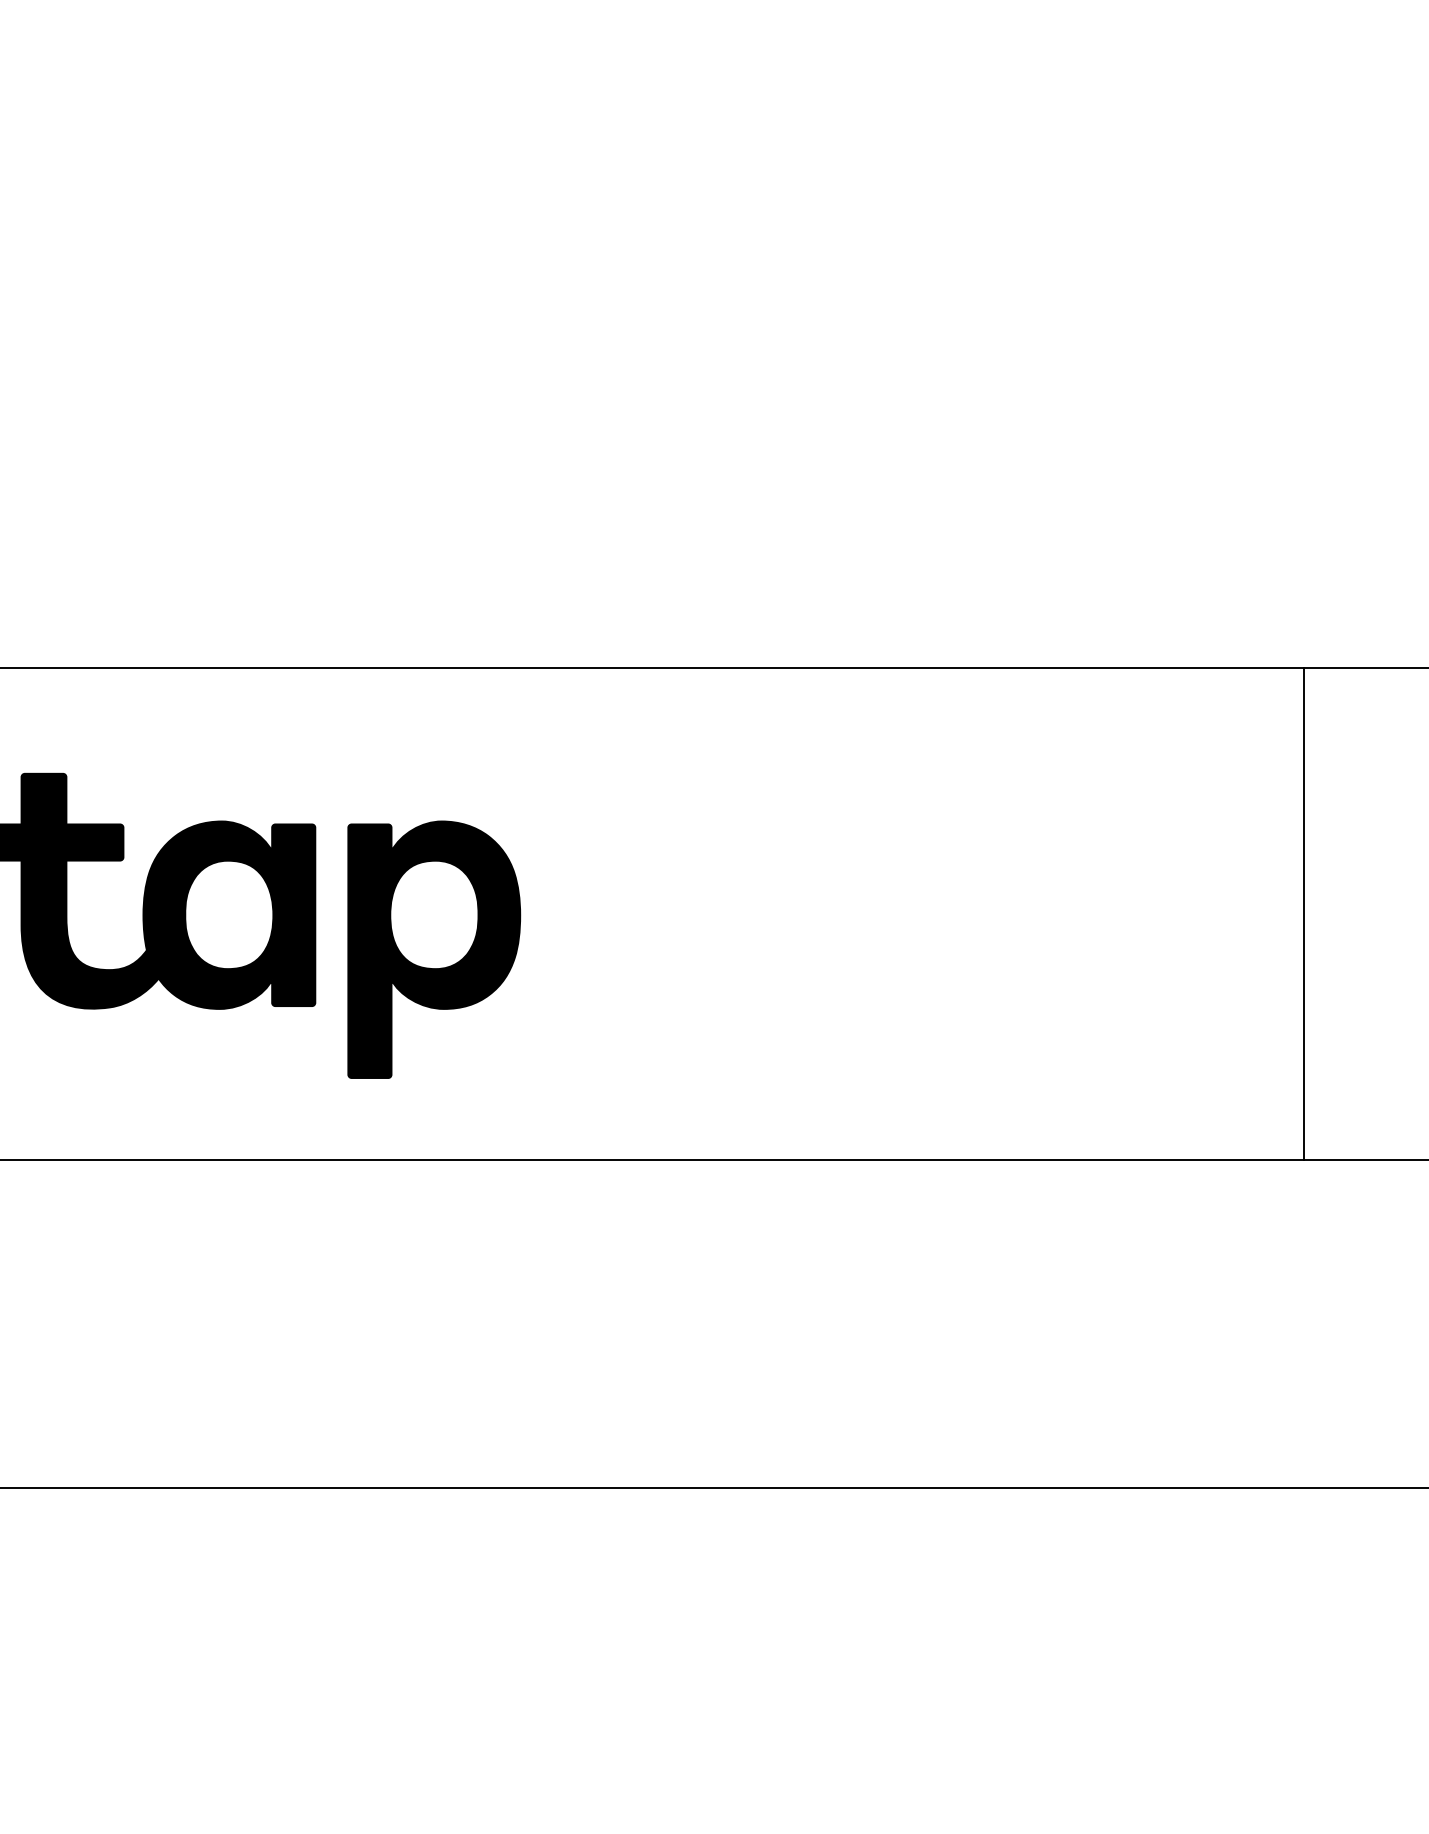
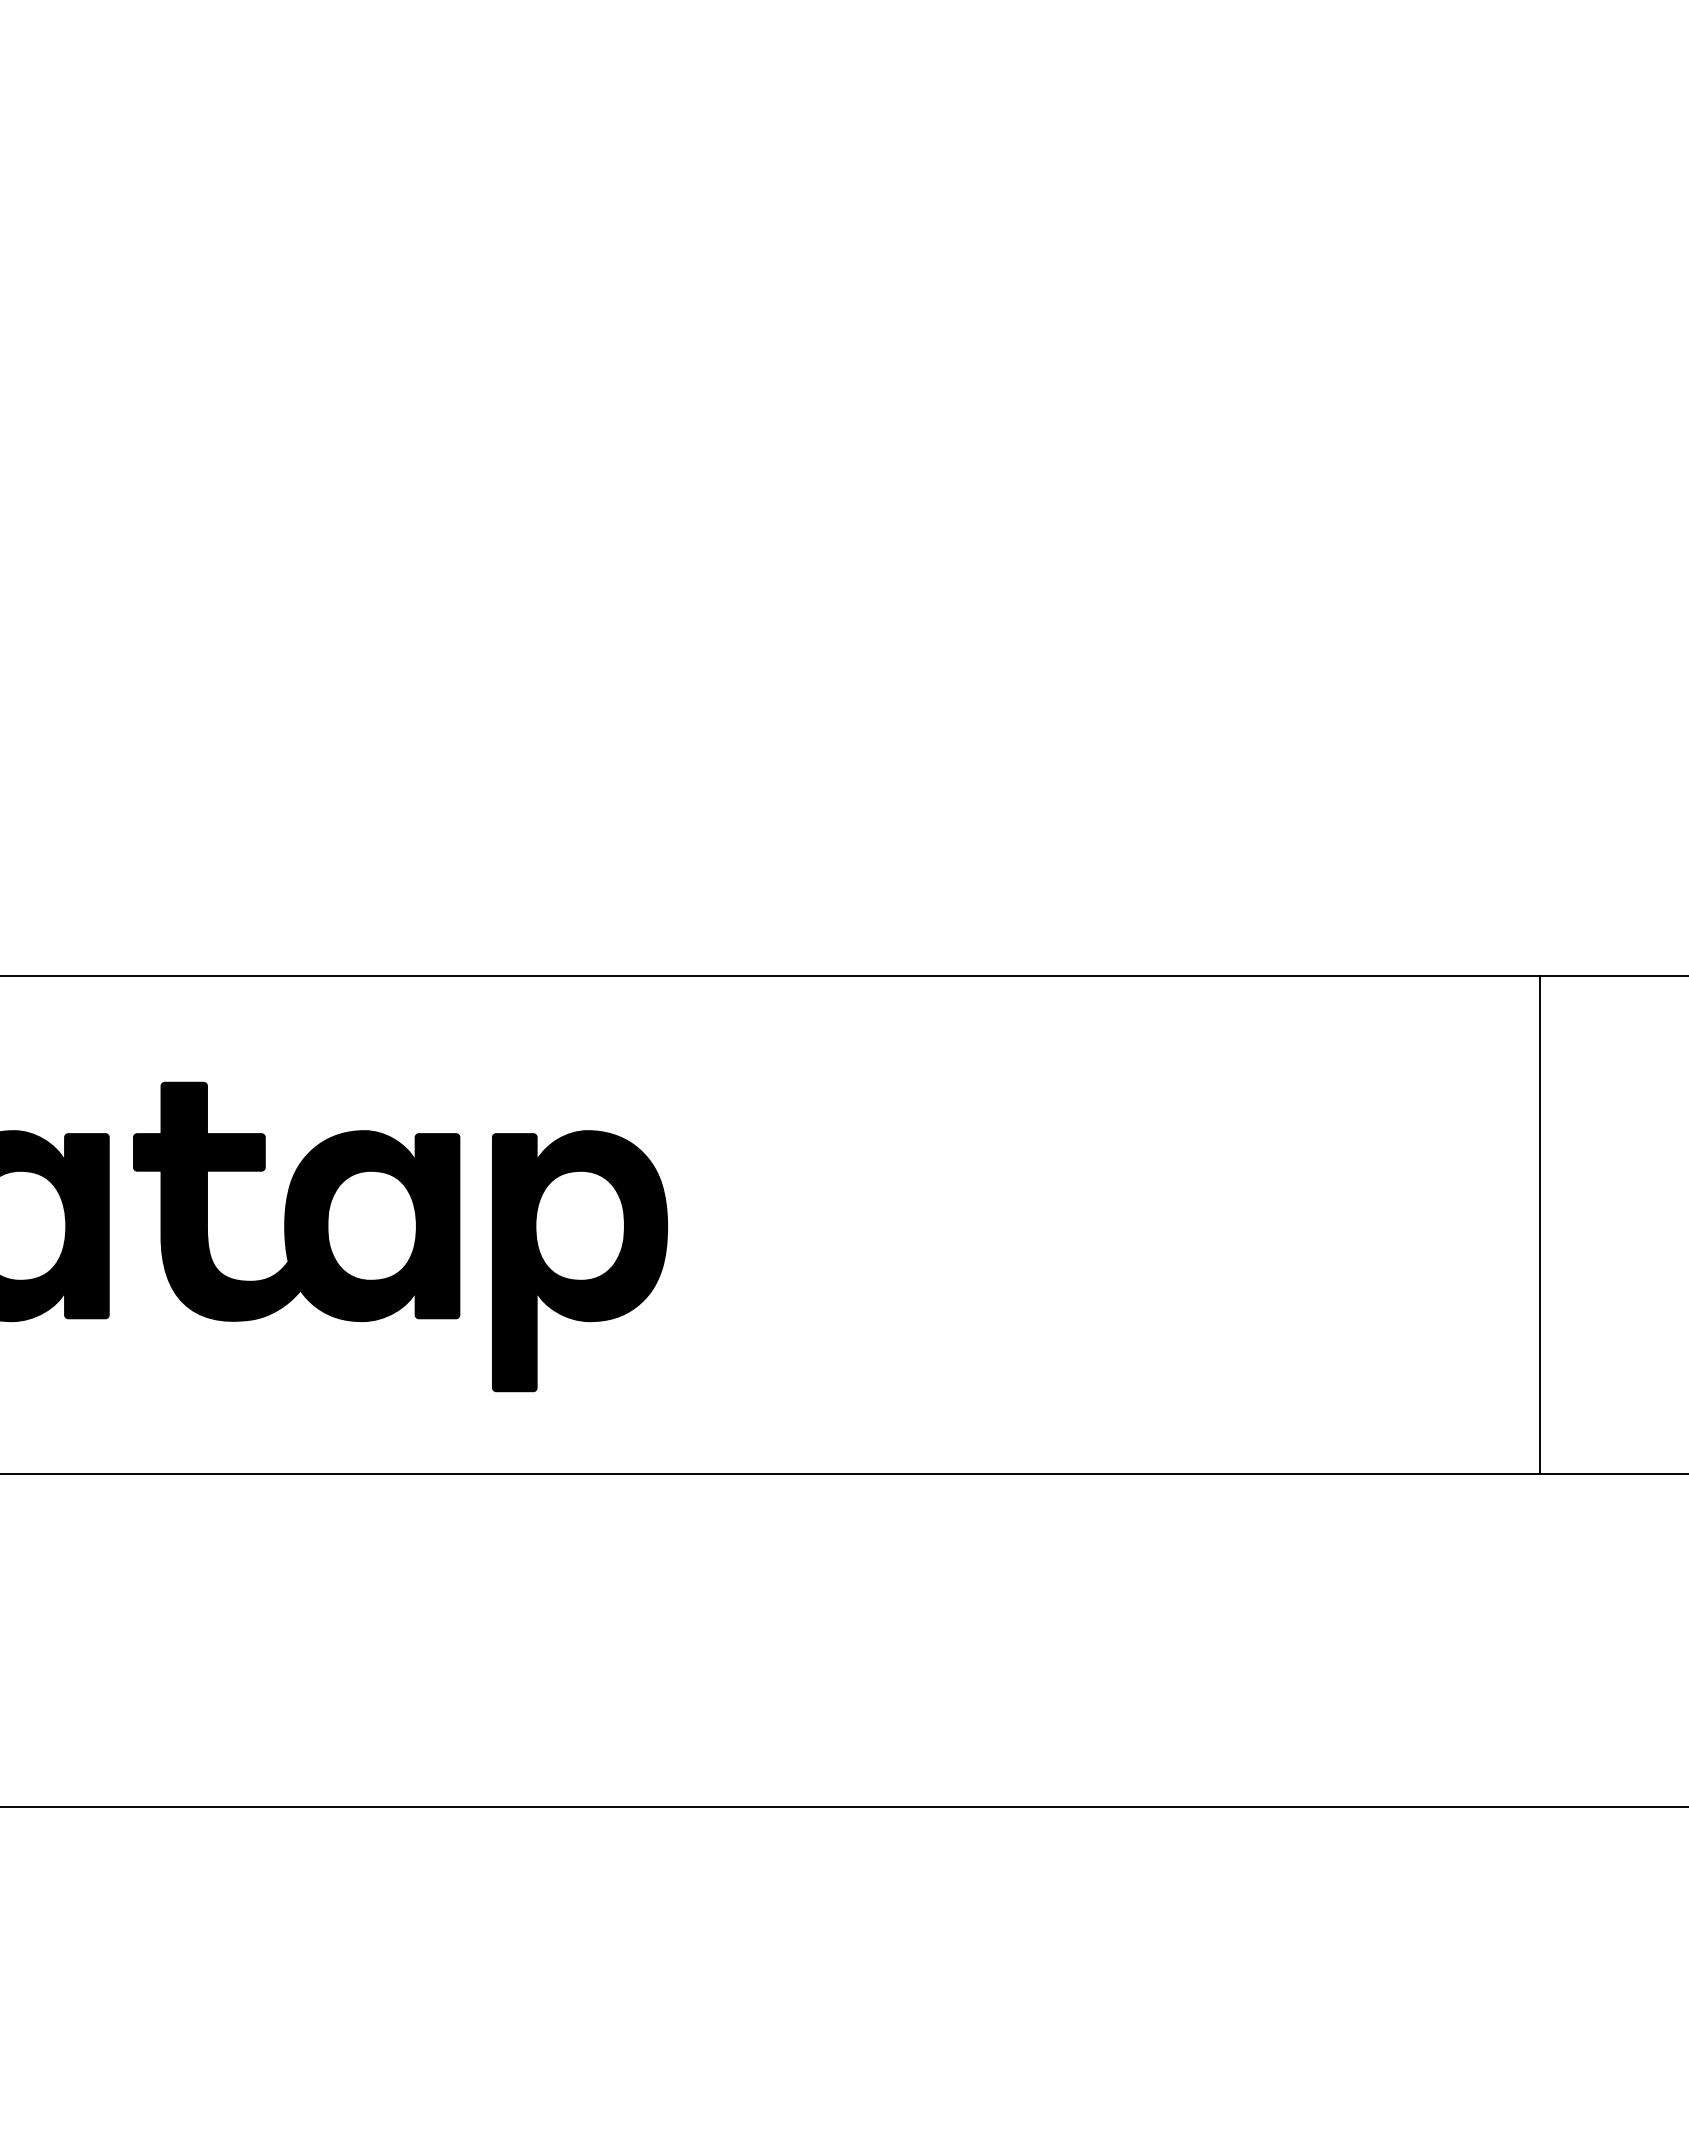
line: (1303, 913) -> (1539, 1224), moved

